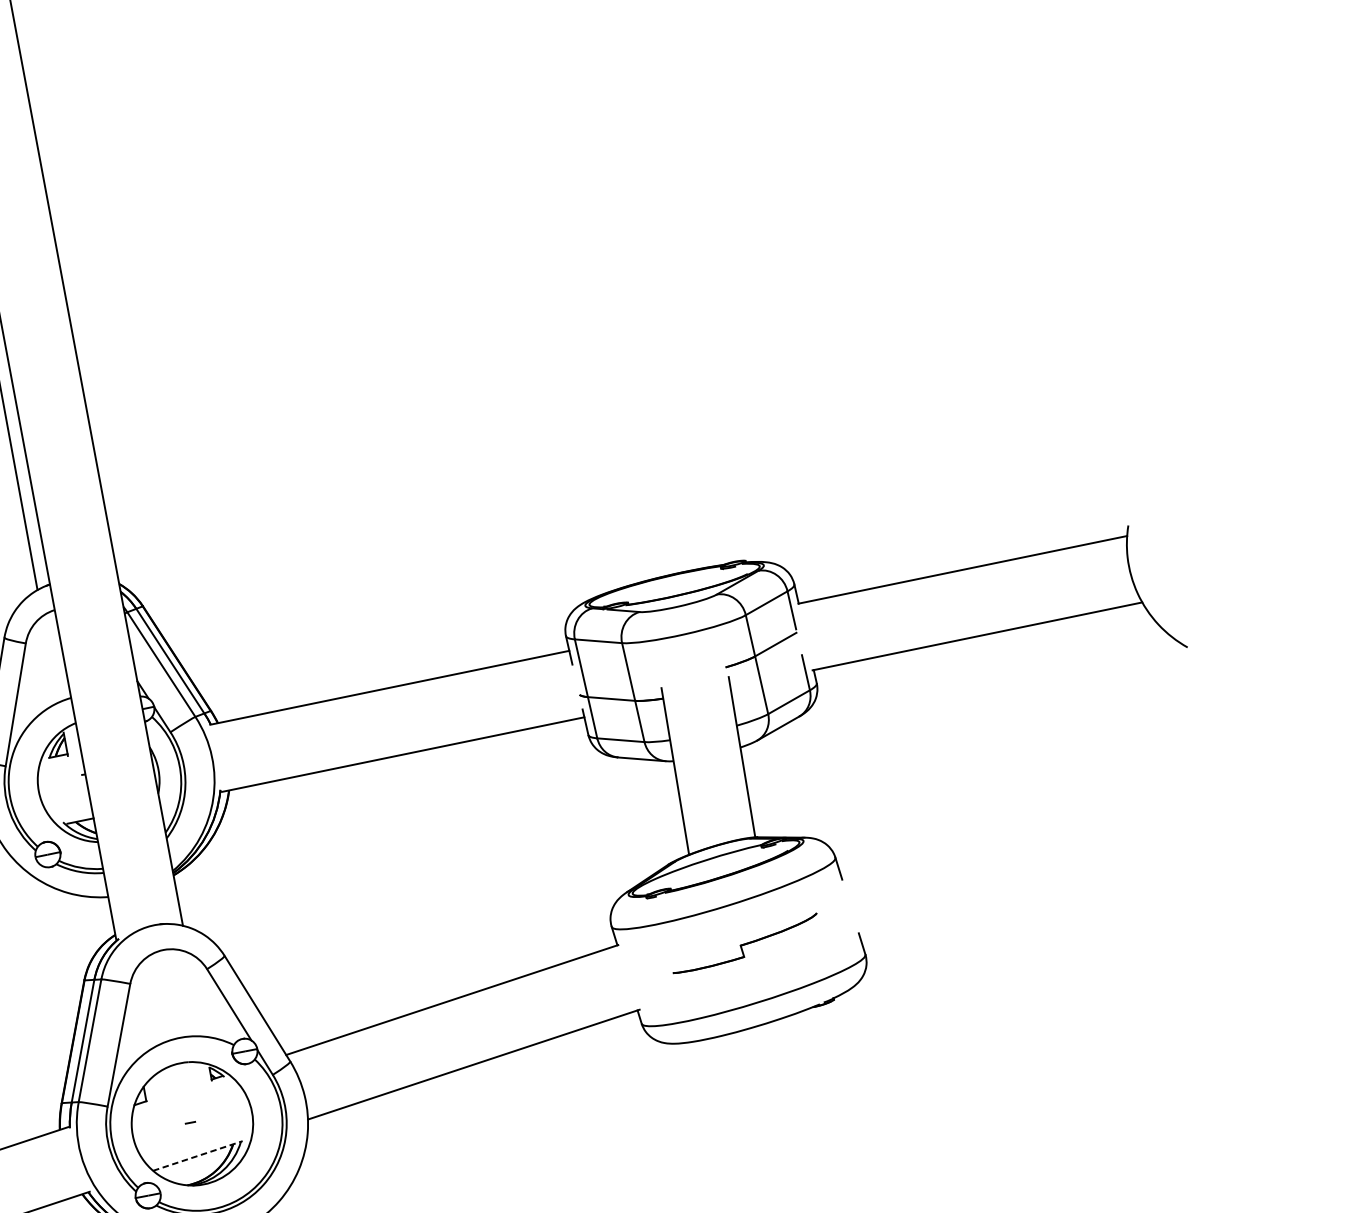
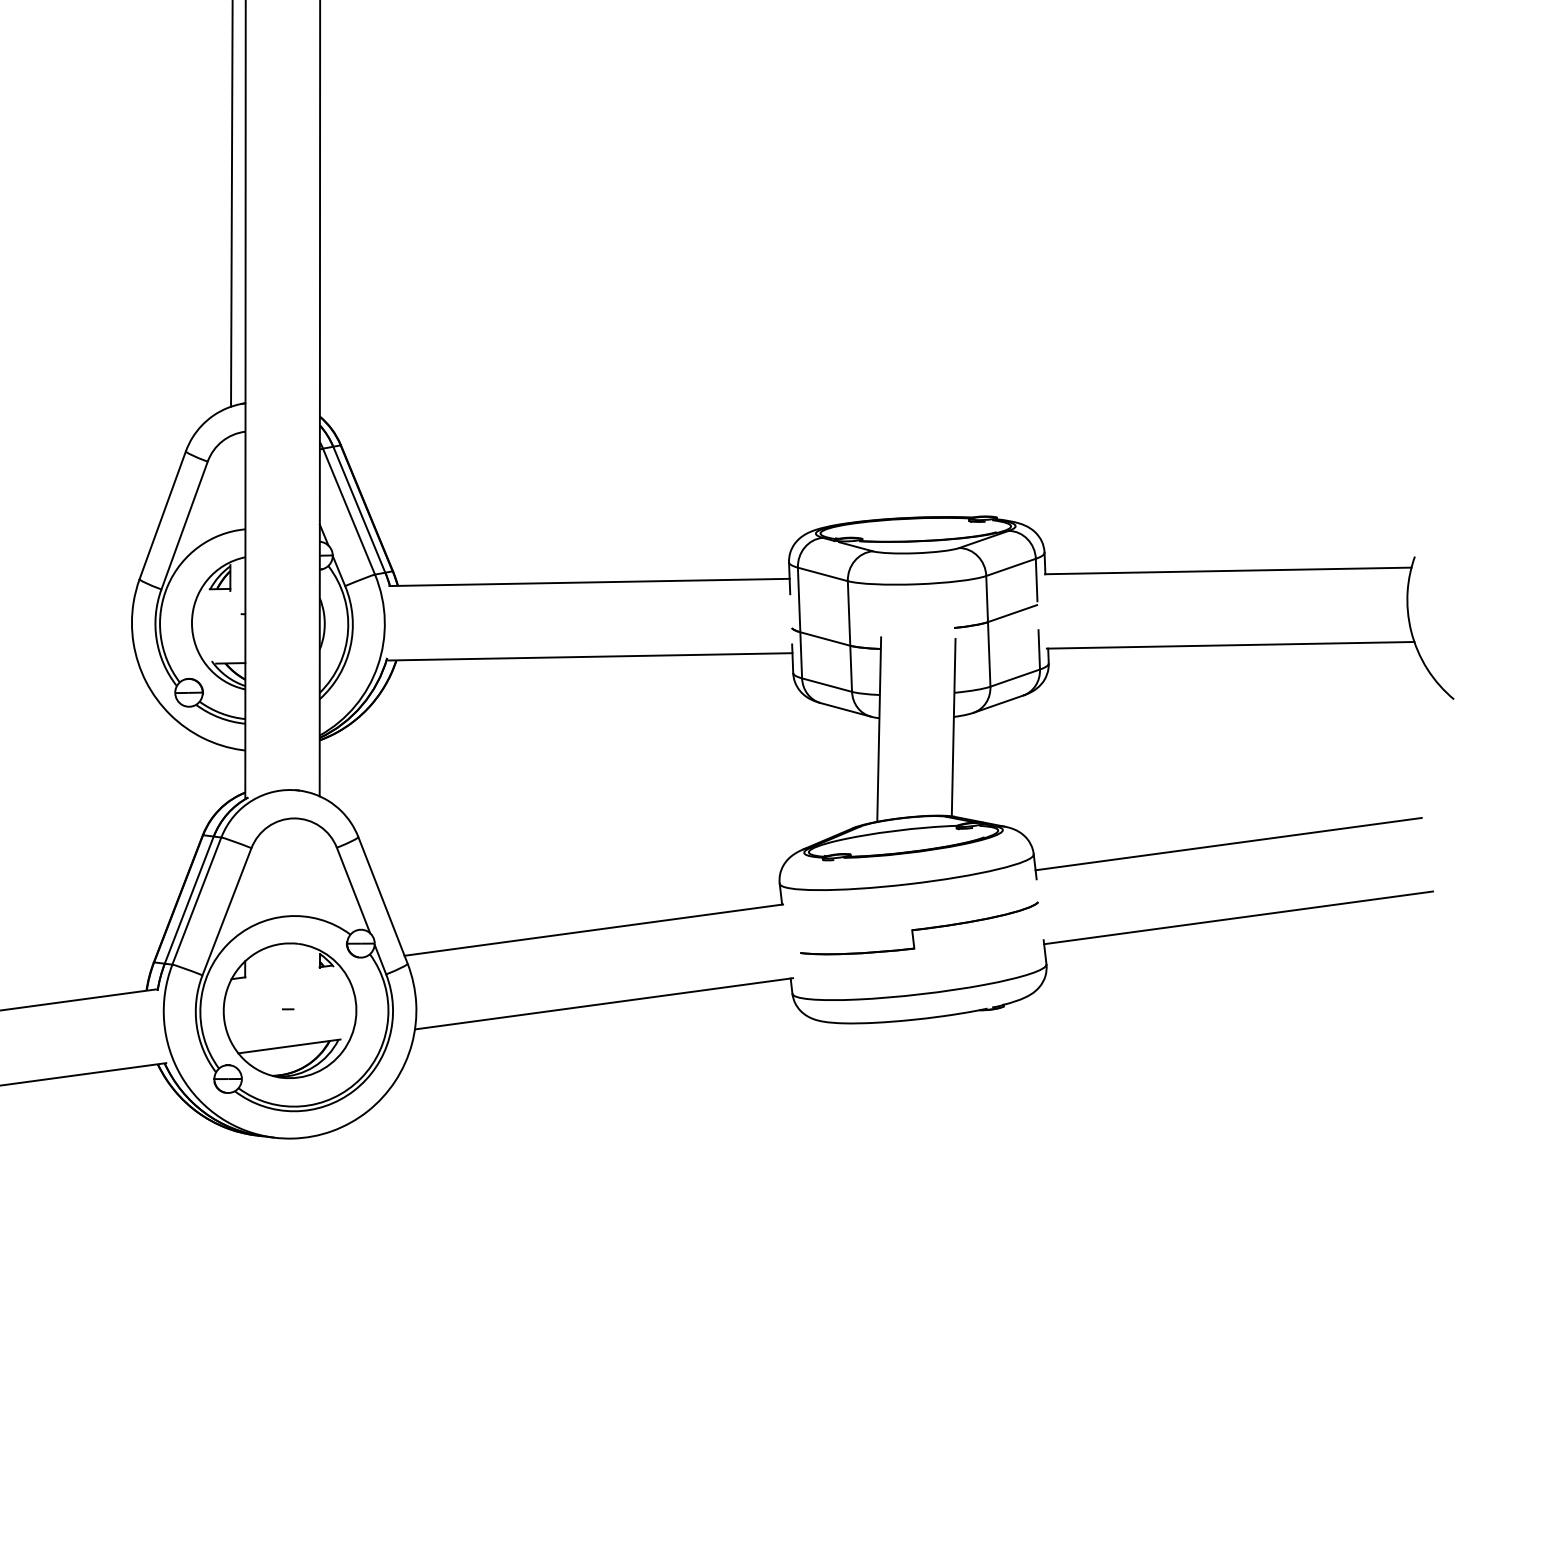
line: (1008, 815) -> (1228, 843), added
line: (1030, 880) -> (1238, 917), added
part: (745, 943) -> (919, 928), size x1.43
line: (197, 1156) -> (289, 1046), dashed -> solid

